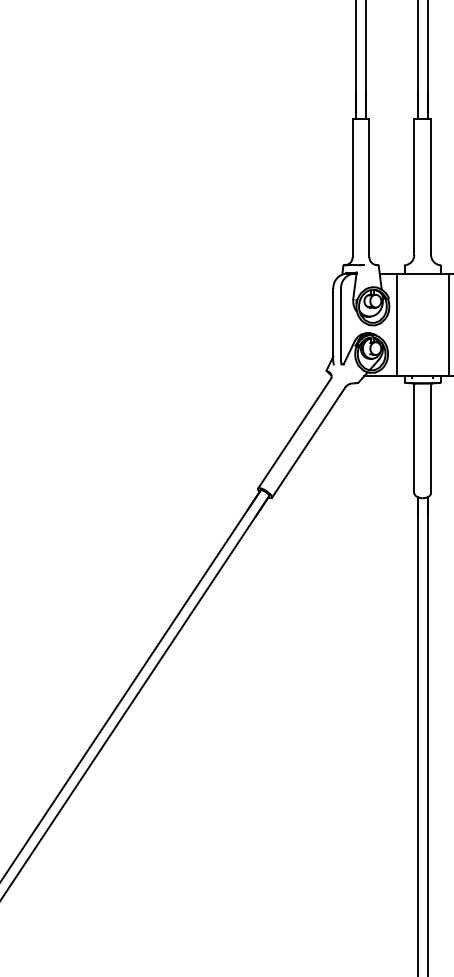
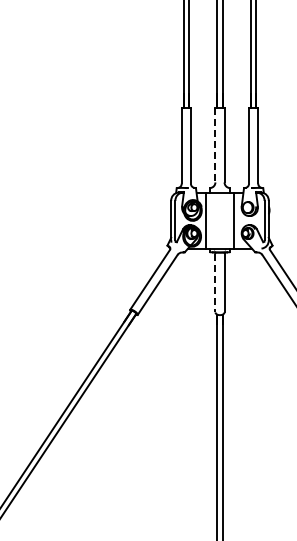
line: (414, 187) -> (215, 145), solid -> dashed
line: (414, 440) -> (215, 283), solid -> dashed

